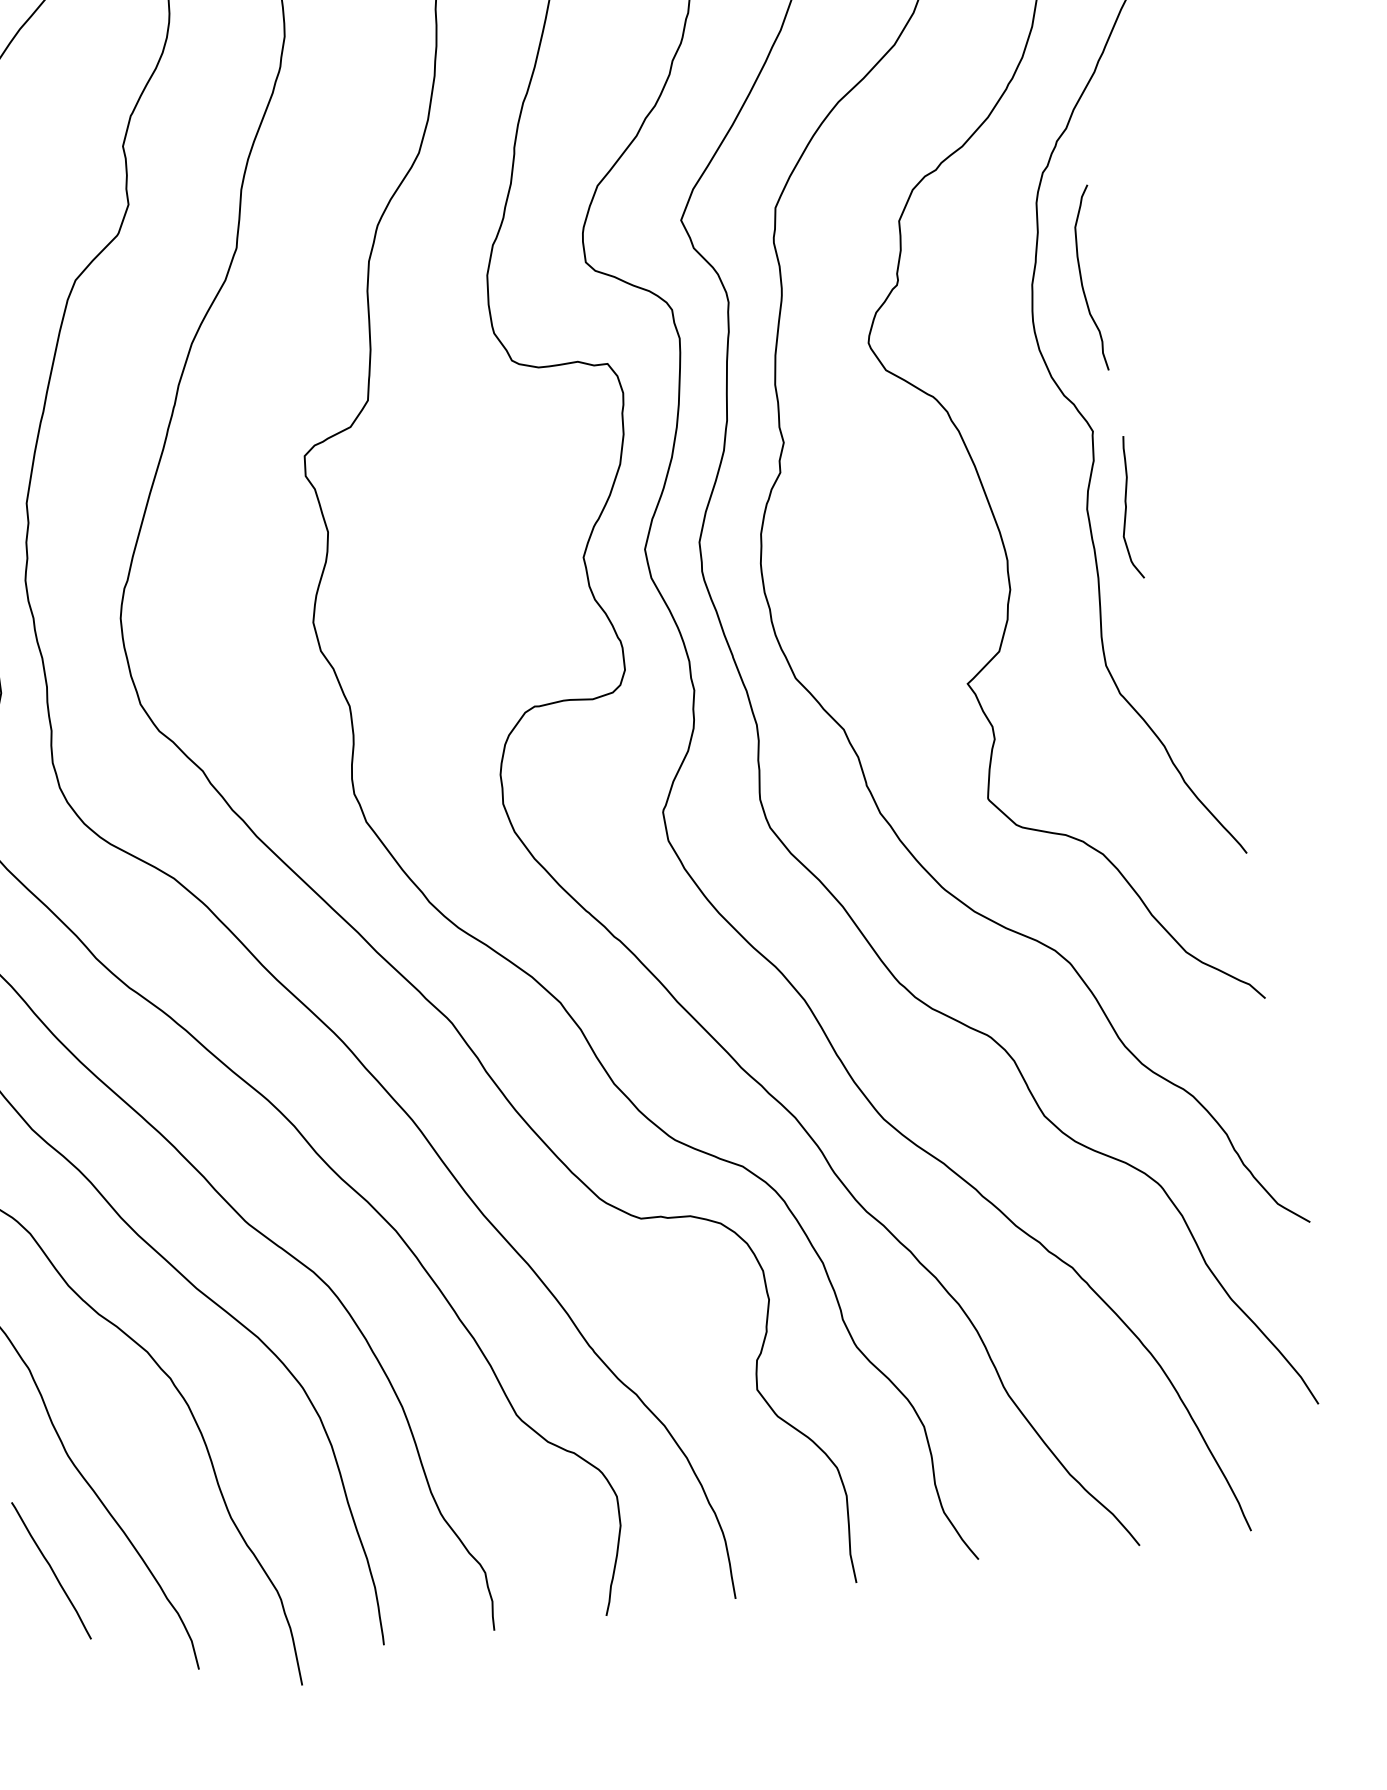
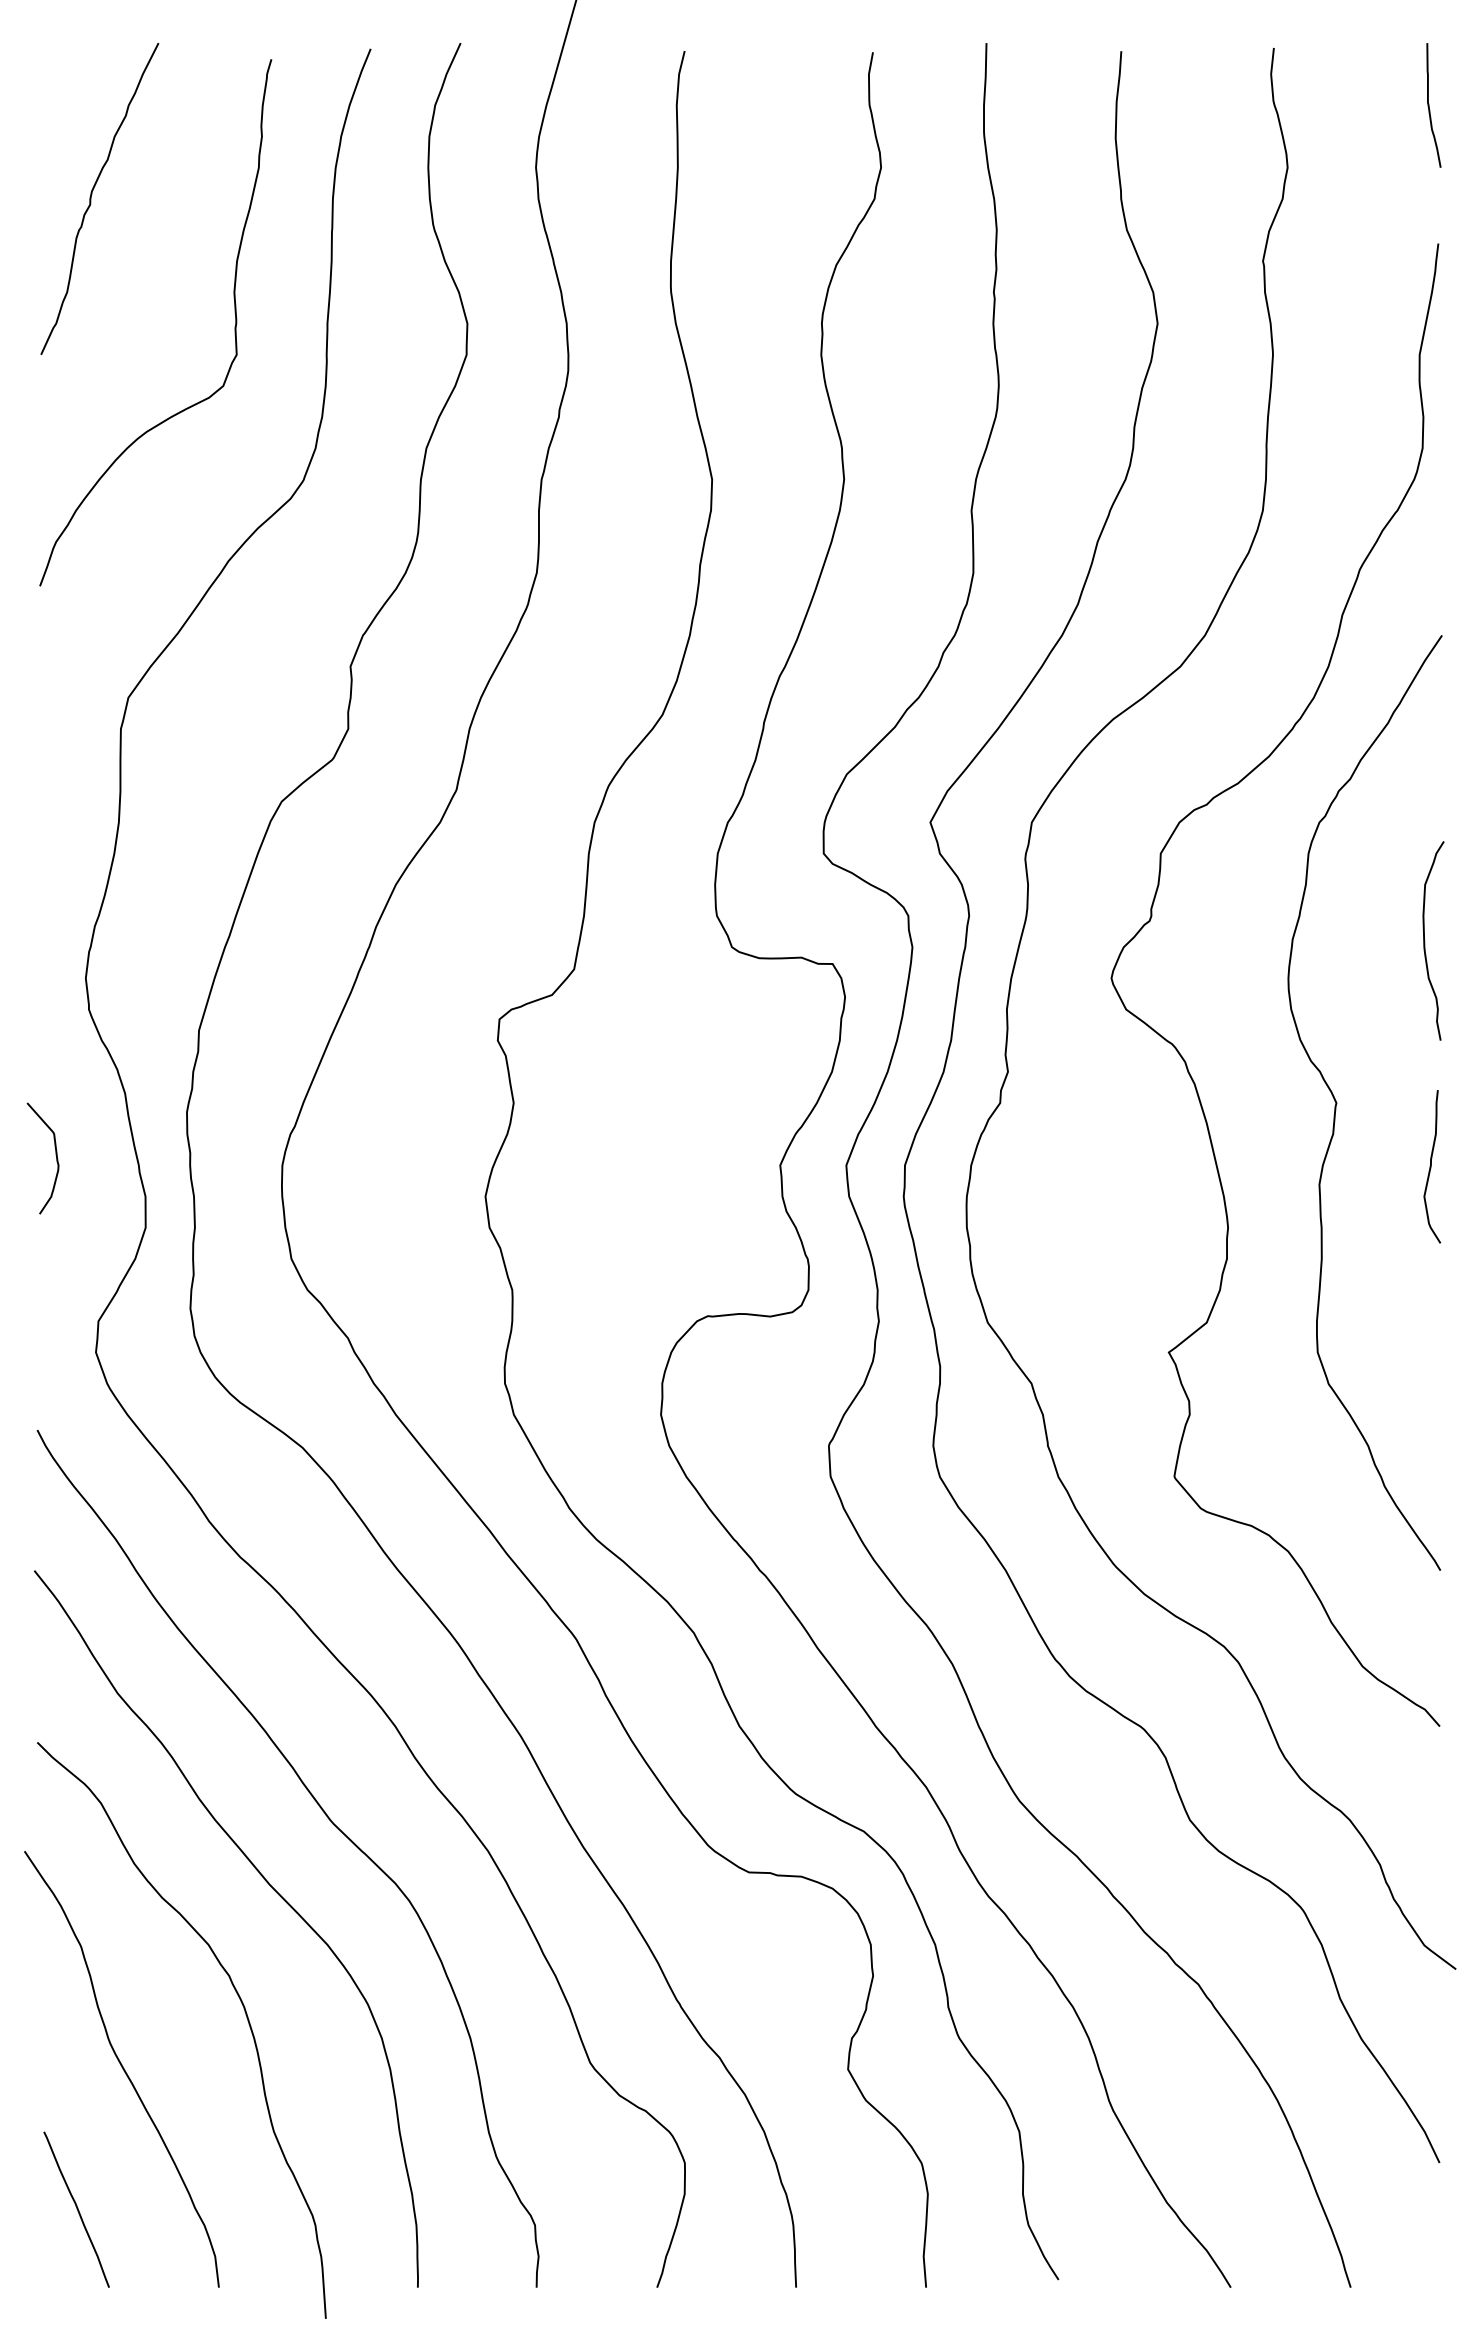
curve: (1082, 279) -> (1425, 940), moved
curve: (1126, 507) -> (1431, 1166), moved
curve: (51, 1570) -> (76, 2209), moved

